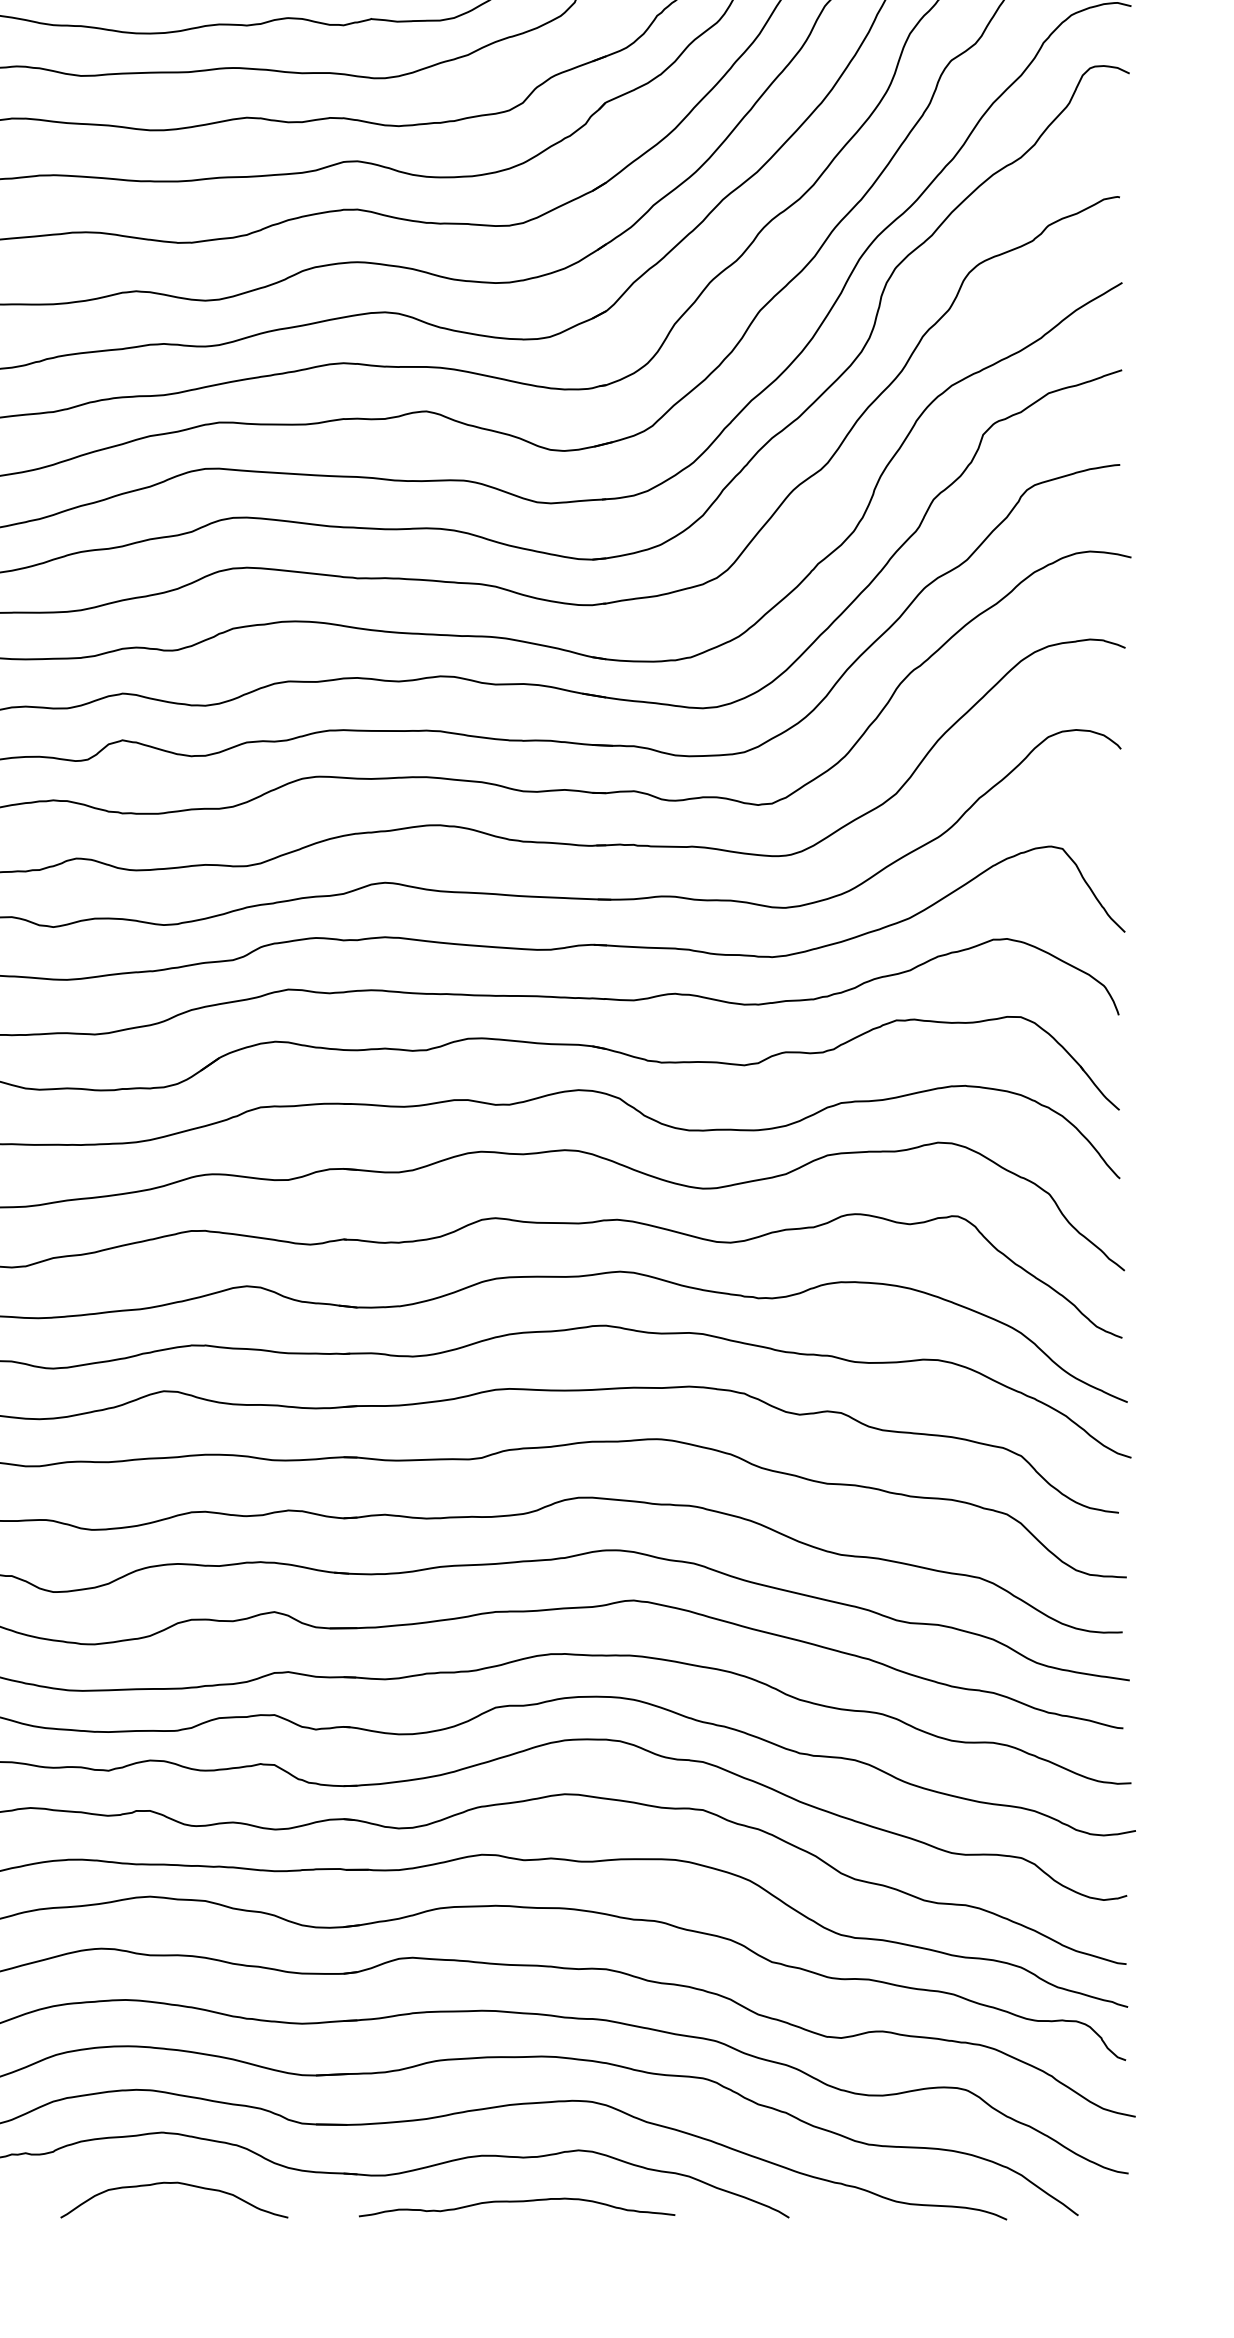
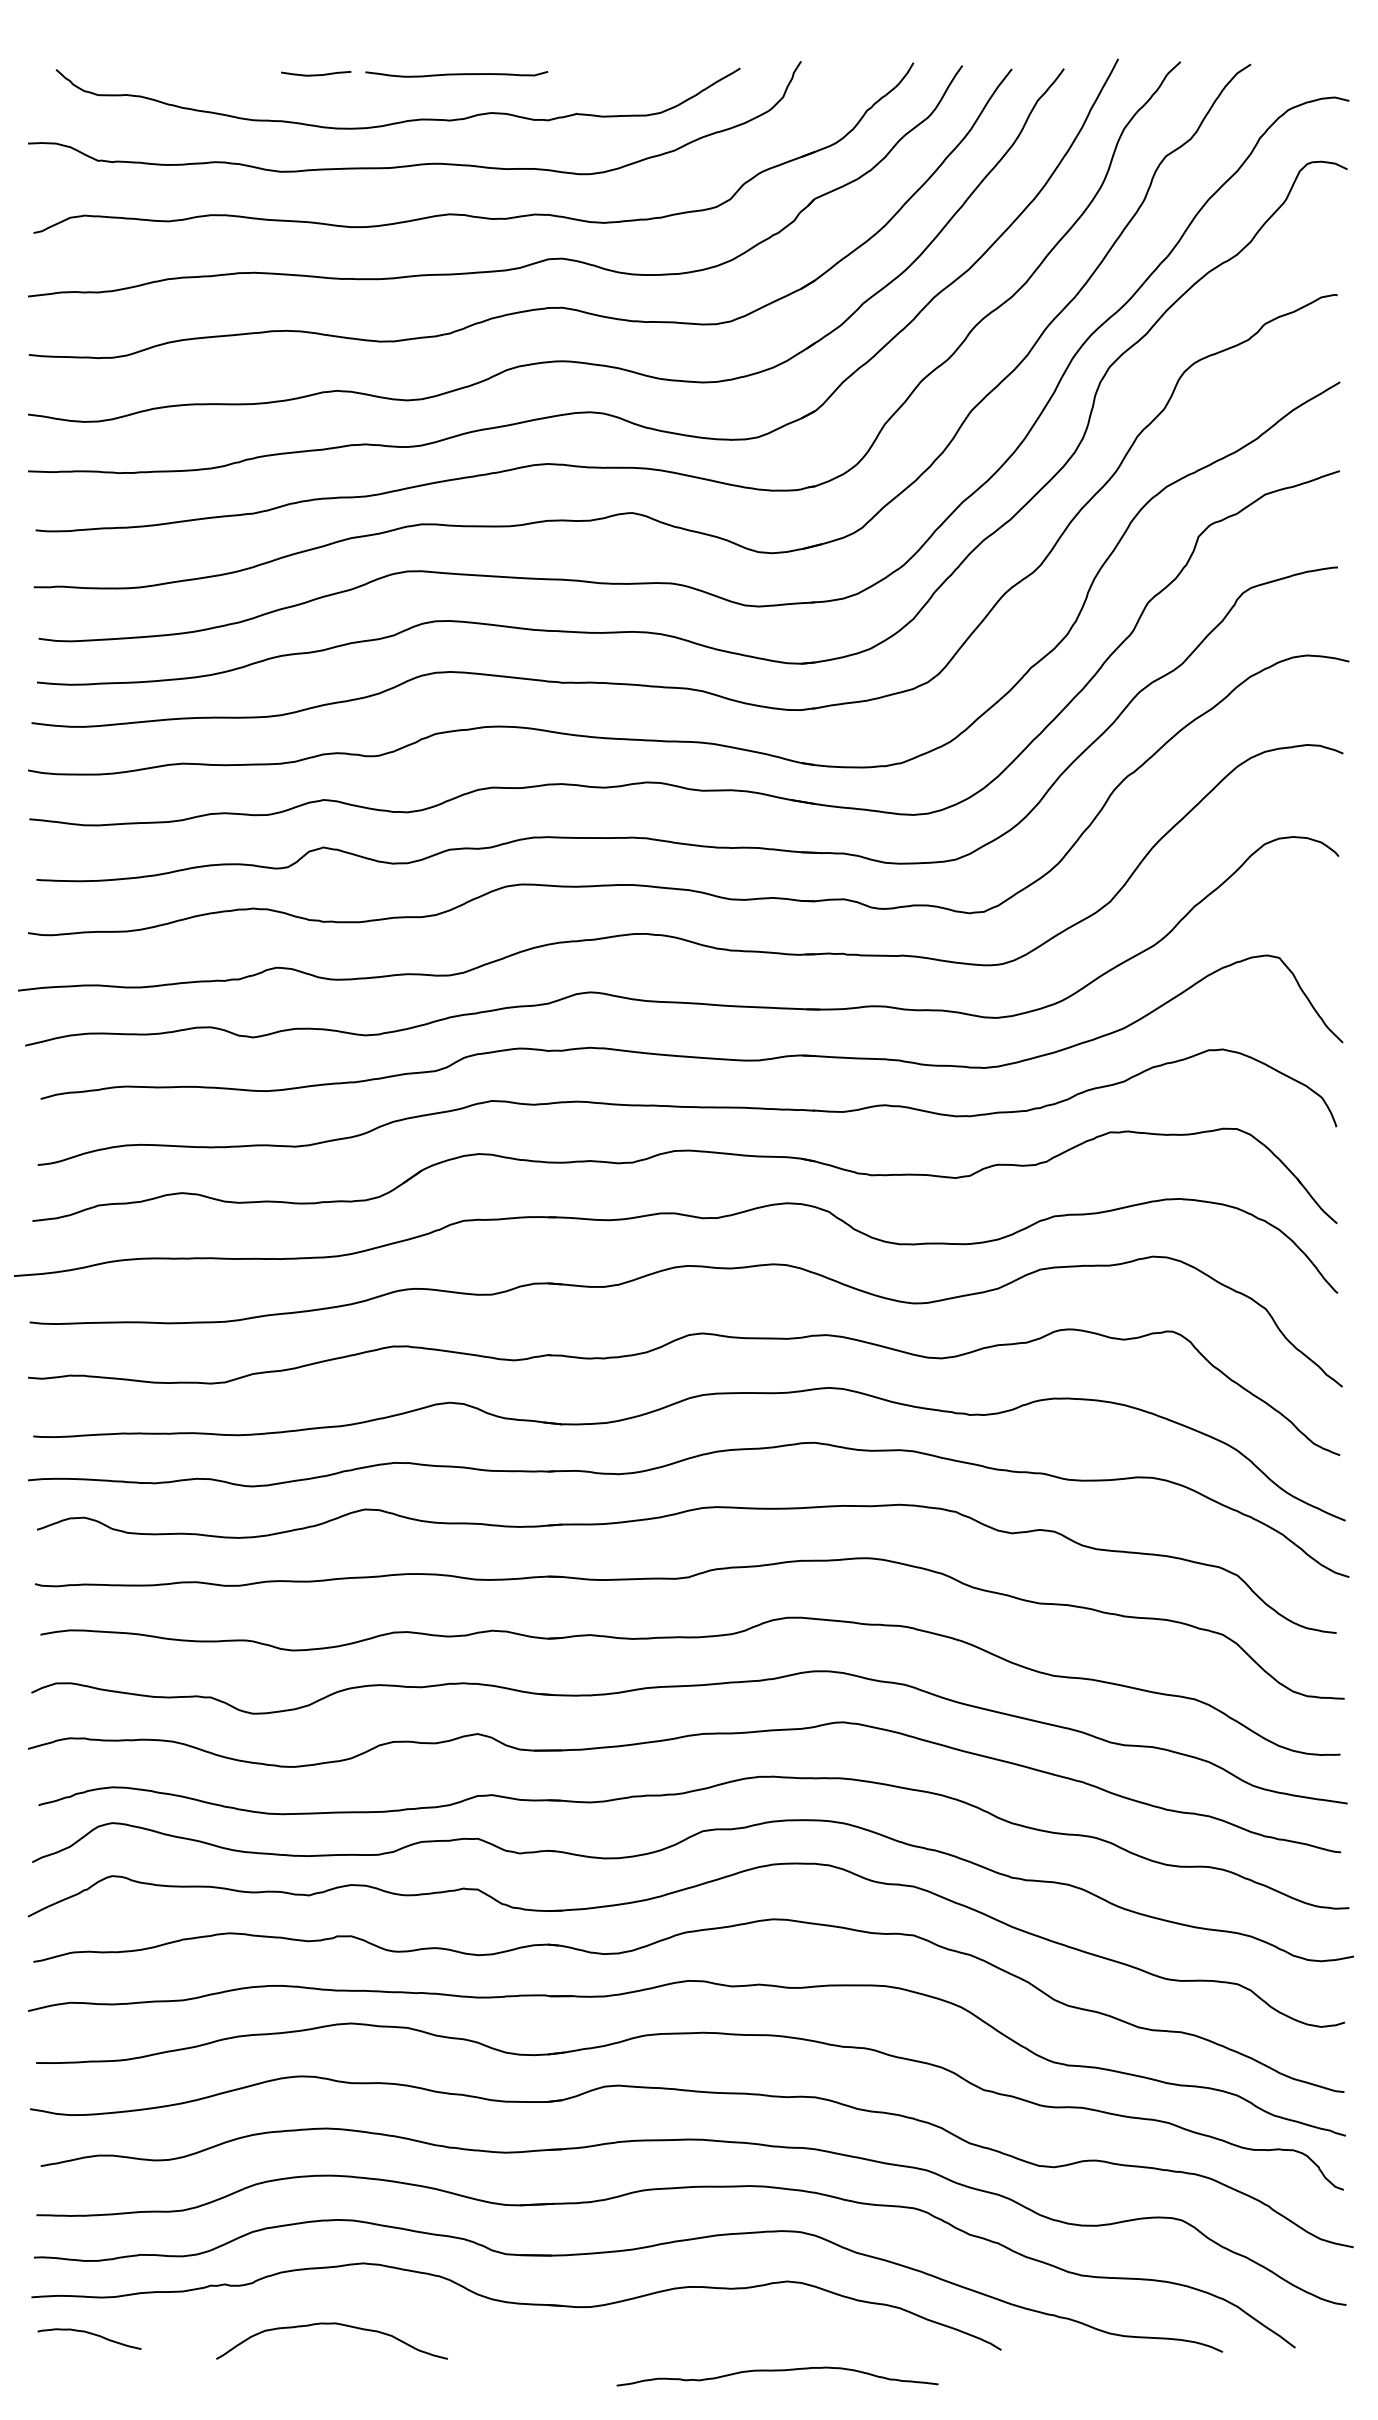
curve: (173, 2183) -> (331, 2324), moved
curve: (517, 2202) -> (777, 2371), moved

